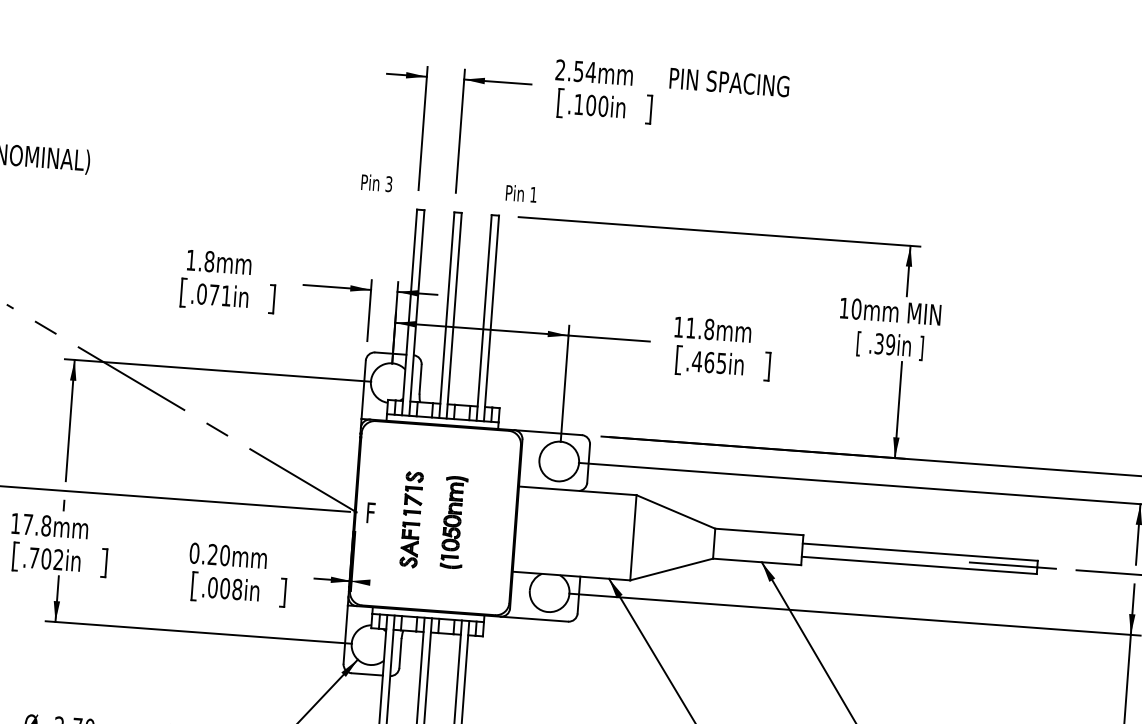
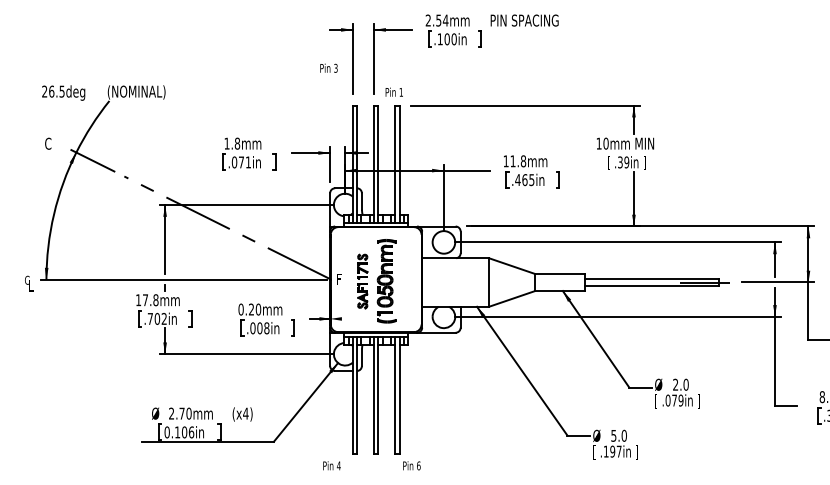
text: (376, 181) -> (328, 67), moved
text: (520, 192) -> (393, 91), moved
part: (453, 522) -> (386, 281), size x1.6

